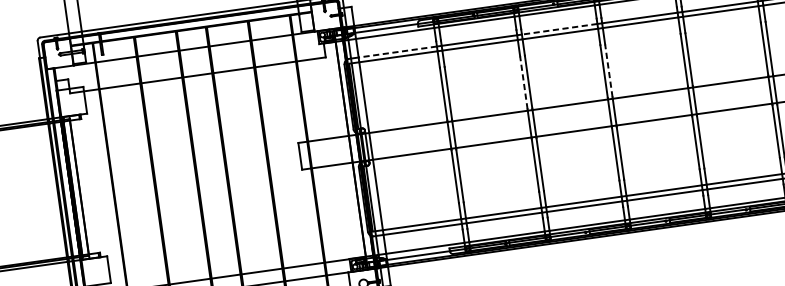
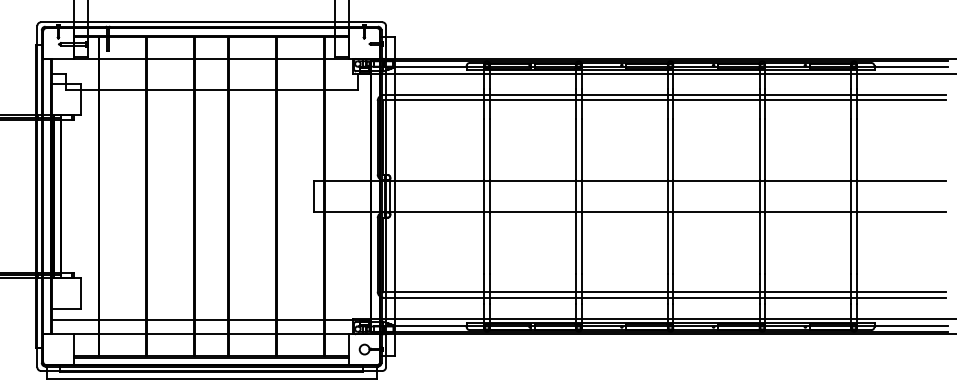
line: (559, 28) -> (624, 94), dashed -> solid
line: (397, 51) -> (439, 94), dashed -> solid
line: (608, 70) -> (673, 148), dashed -> solid
line: (524, 82) -> (576, 148), dashed -> solid

